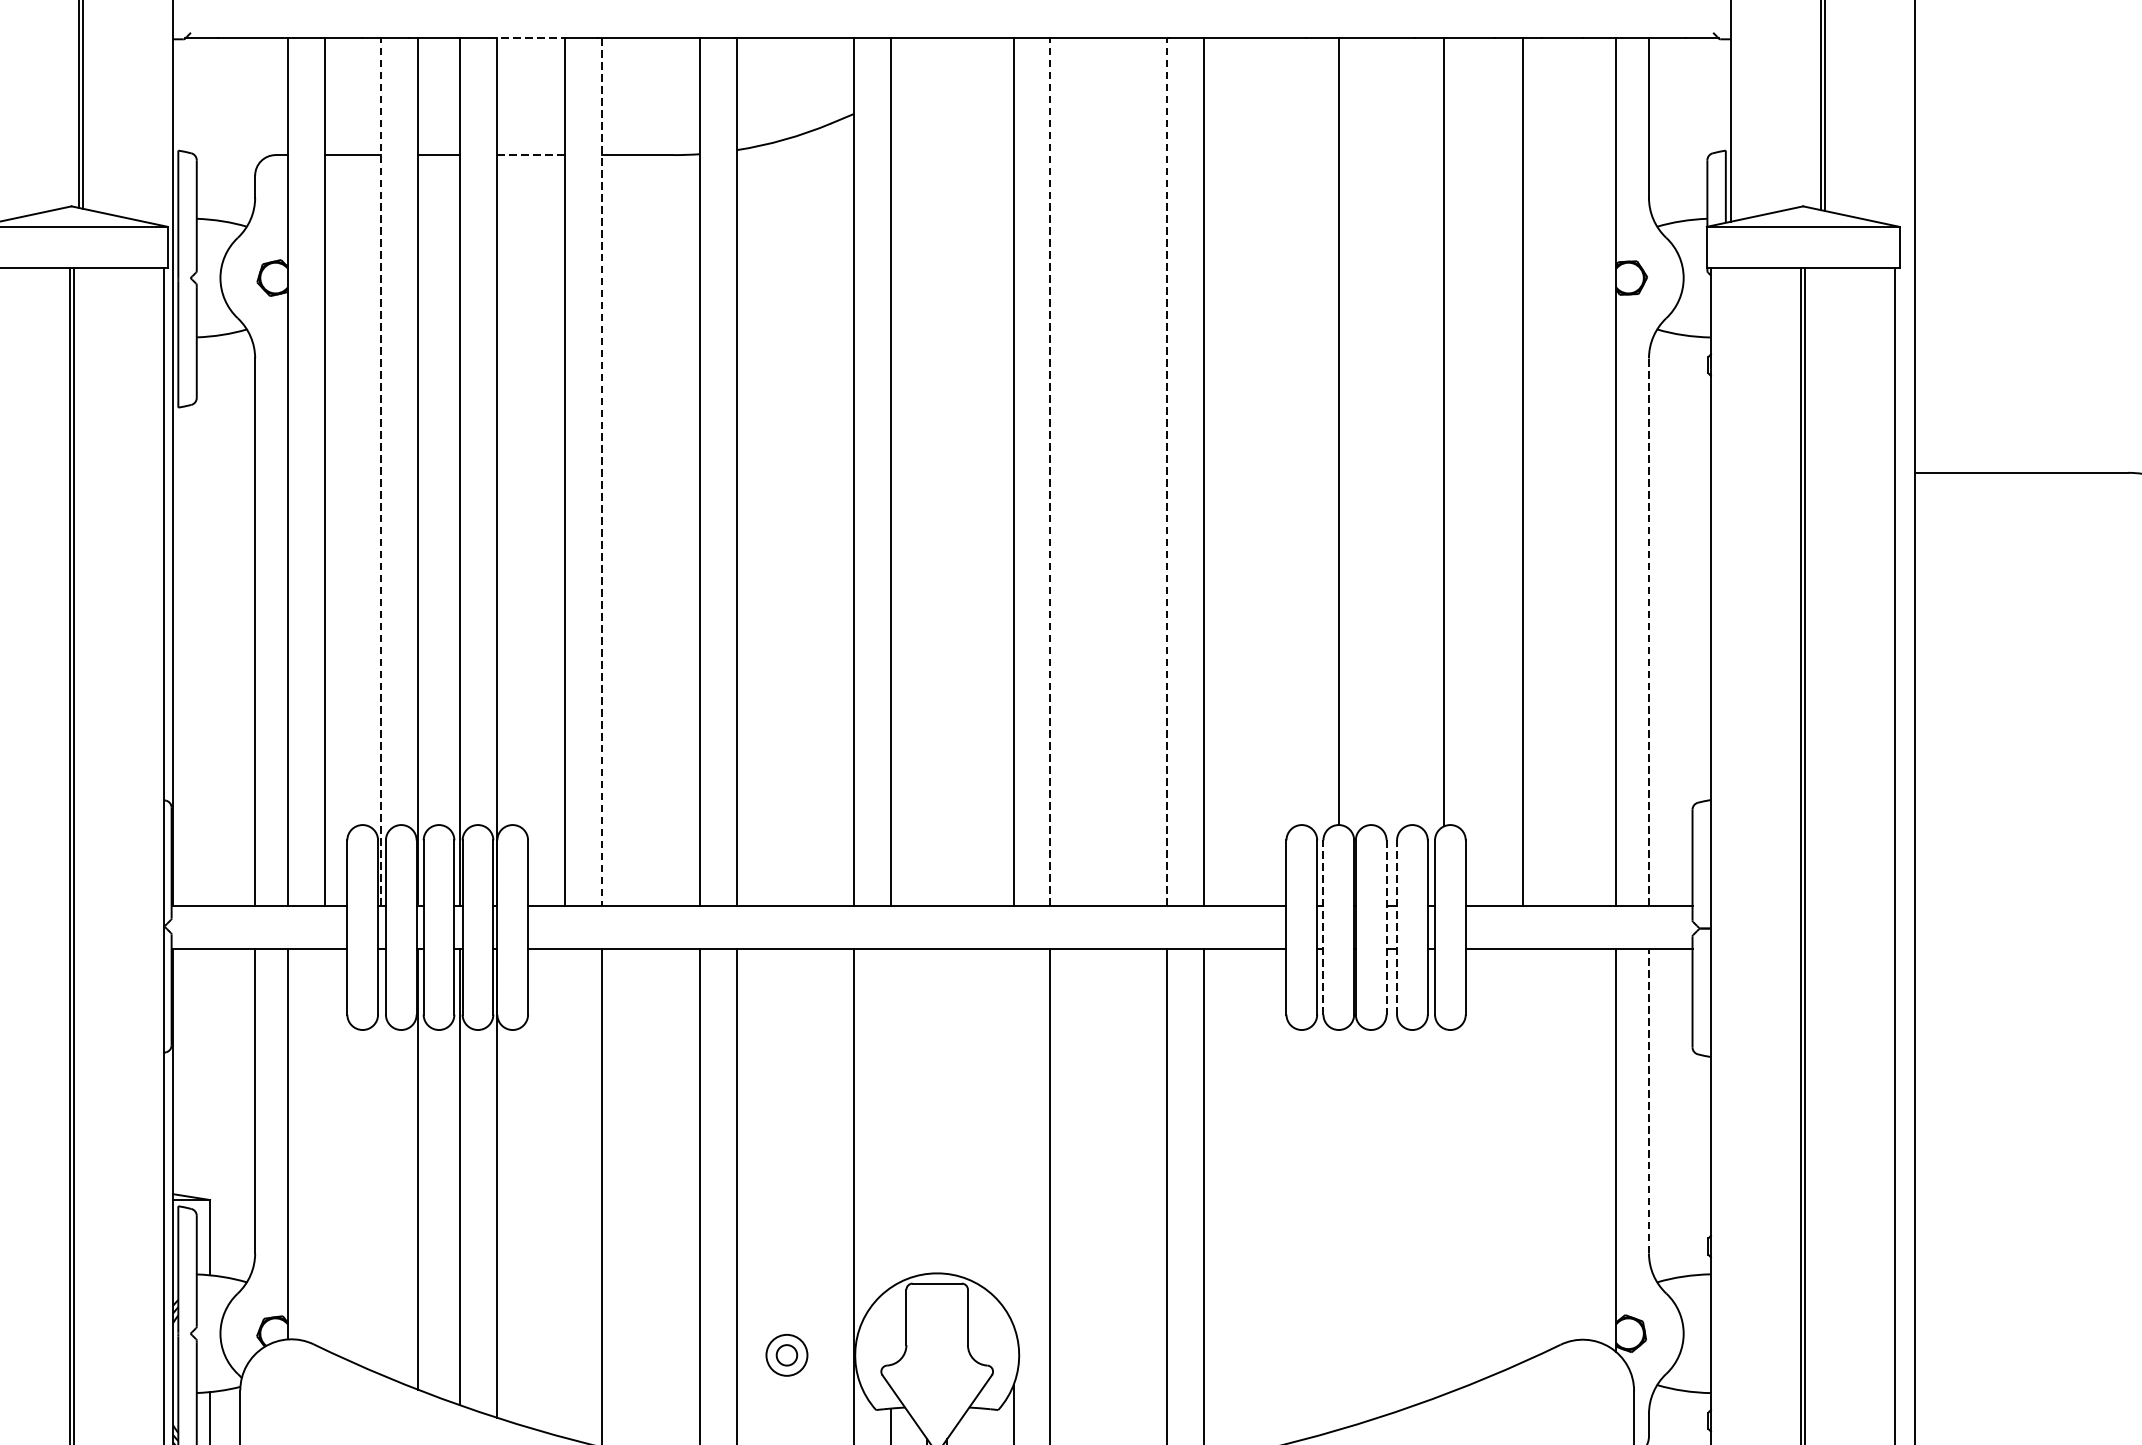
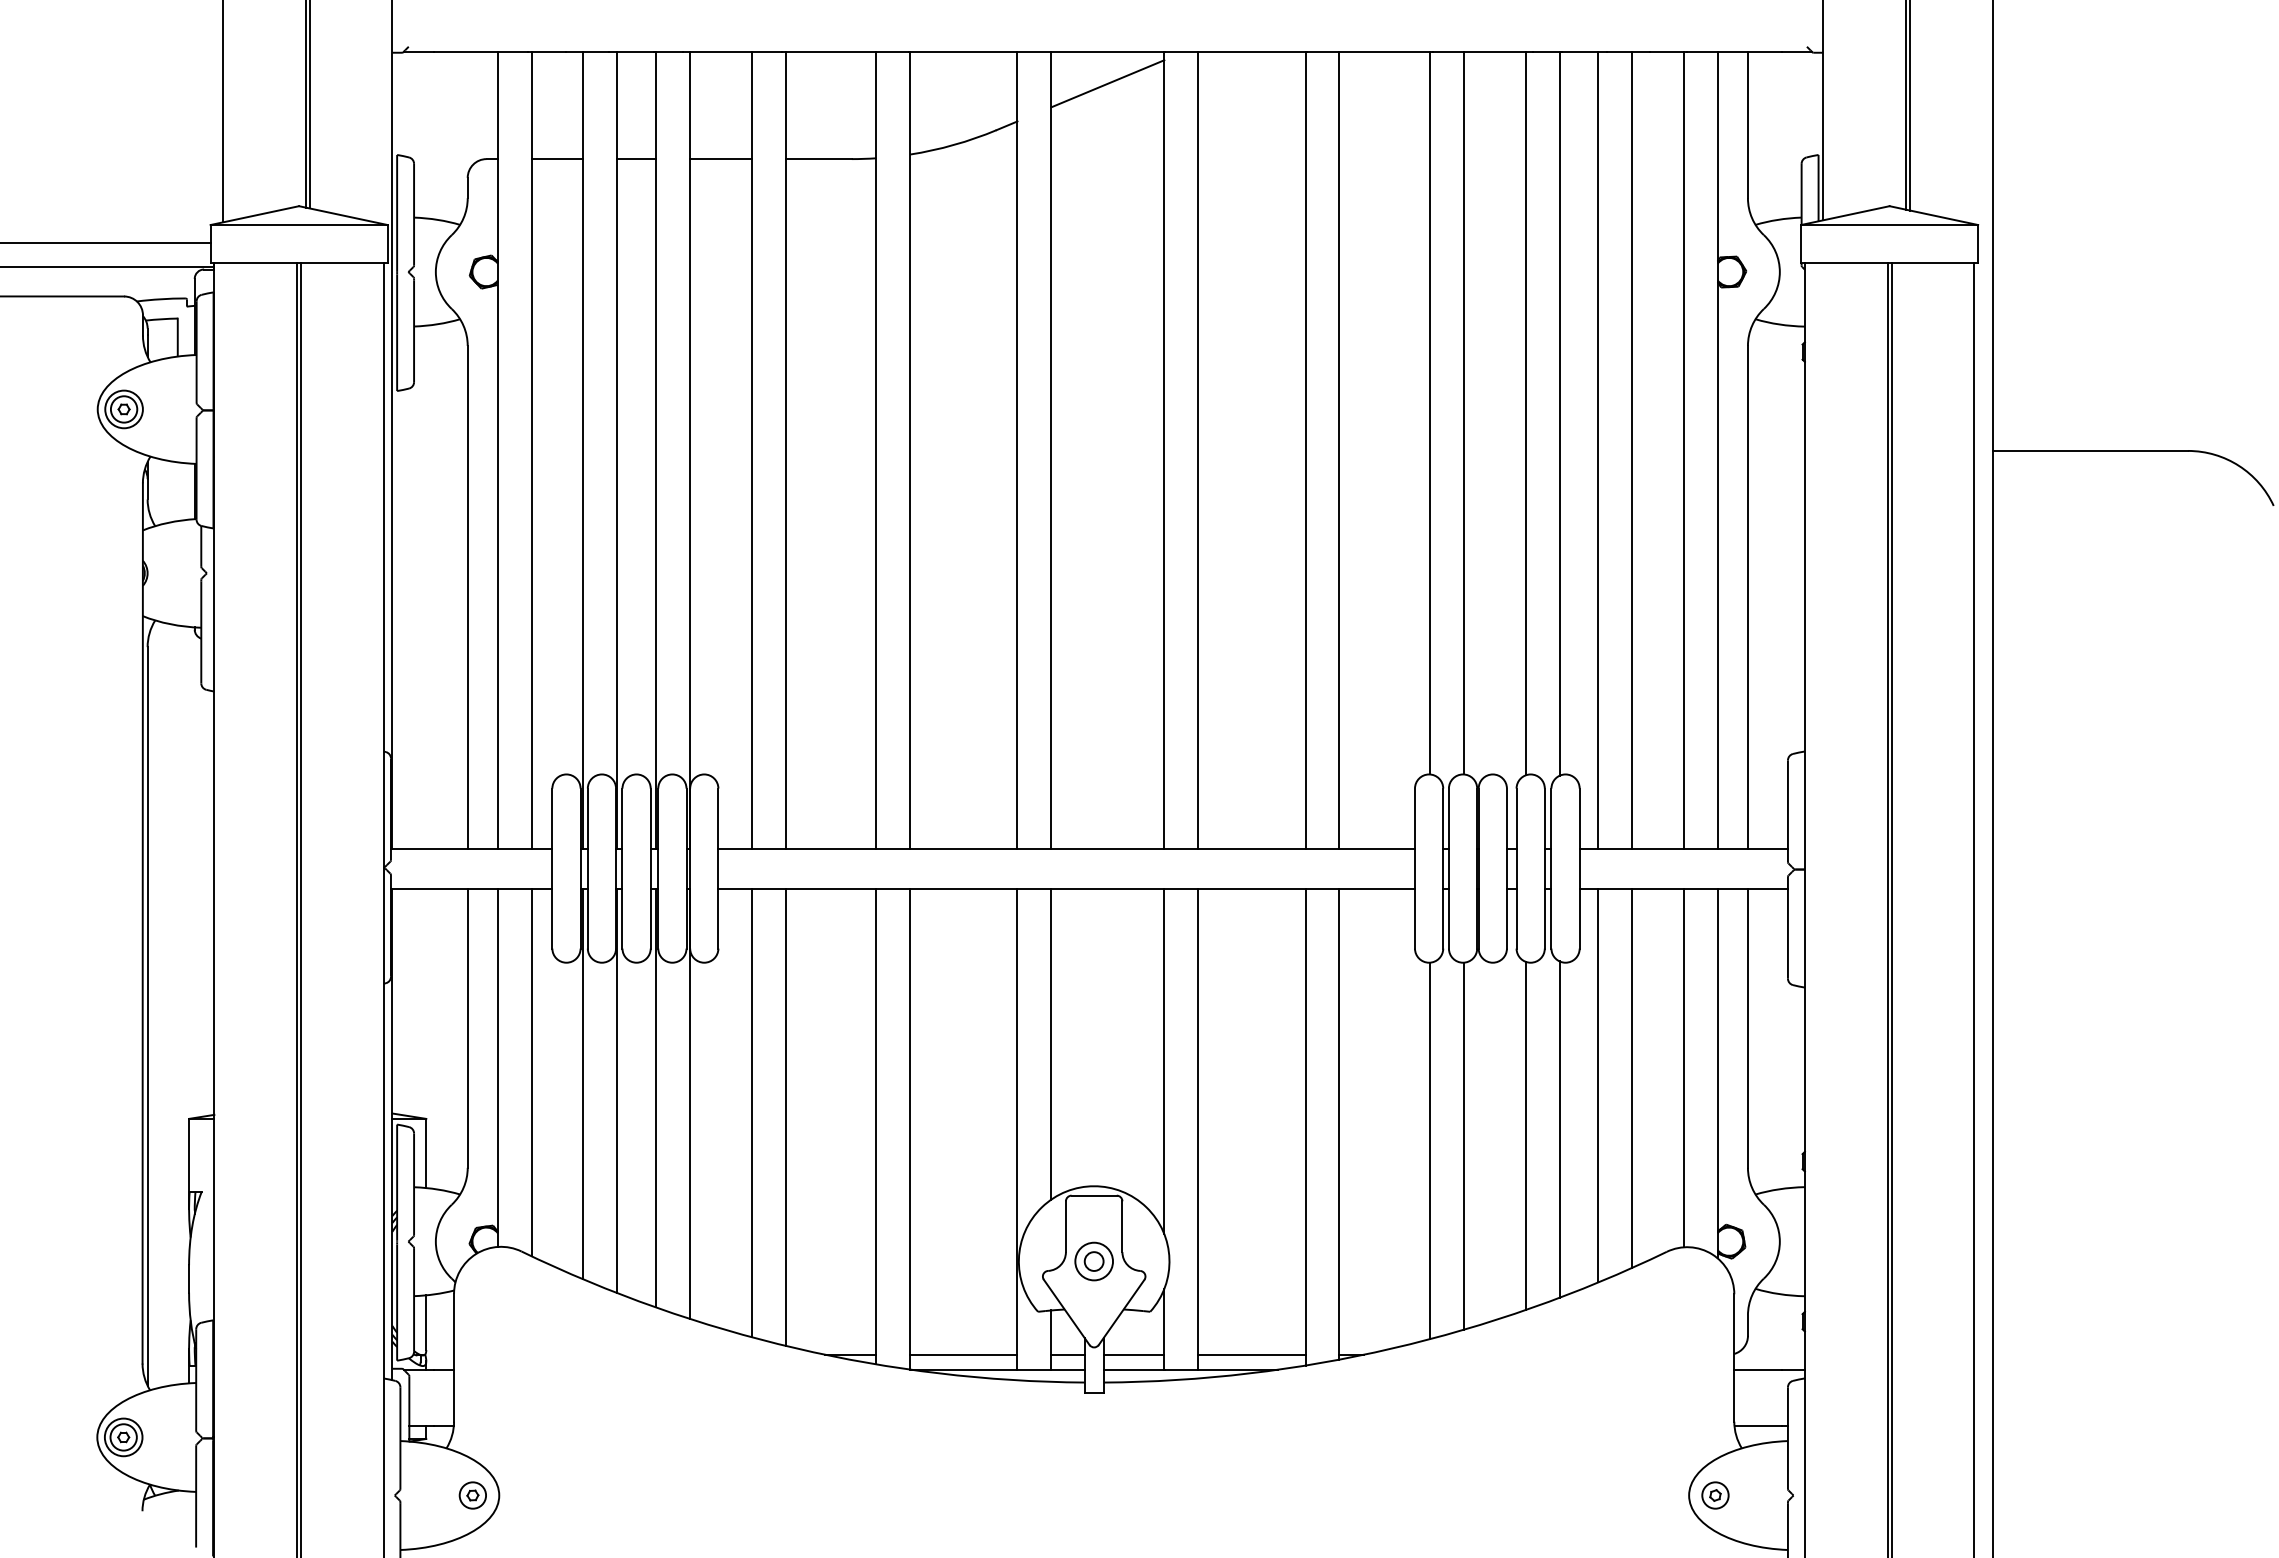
line: (527, 37) -> (717, 51), dashed -> solid
line: (951, 72) -> (1107, 83), added
line: (530, 155) -> (720, 159), dashed -> solid
line: (1302, 430) -> (1429, 412), added
line: (1406, 432) -> (1525, 413), added
line: (381, 471) -> (583, 449), dashed -> solid
line: (1050, 471) -> (1198, 449), dashed -> solid
line: (1167, 471) -> (1305, 449), dashed -> solid
line: (1486, 471) -> (1598, 449), added
line: (1578, 471) -> (1683, 449), added
line: (601, 472) -> (785, 450), dashed -> solid
line: (1648, 631) -> (1747, 596), dashed -> solid
line: (1322, 927) -> (1448, 868), dashed -> solid
line: (1396, 927) -> (1516, 868), dashed -> solid
line: (1386, 928) -> (1506, 869), dashed -> solid
line: (1648, 1101) -> (1747, 1028), dashed -> solid
line: (890, 1117) -> (1051, 1043), added
line: (1013, 1137) -> (1164, 1061), added
line: (1578, 1144) -> (1683, 1067), added
line: (324, 1149) -> (531, 1072), added
line: (1523, 1154) -> (1632, 1077), added
line: (381, 1161) -> (583, 1083), added
line: (1486, 1163) -> (1598, 1085), added
line: (565, 1193) -> (752, 1112), added
line: (1443, 1211) -> (1559, 1129), added
line: (1406, 1218) -> (1525, 1135), added
line: (1339, 1228) -> (1463, 1145), added
line: (1302, 1234) -> (1429, 1150), added
part: (786, 1355) -> (1093, 1261), moved

